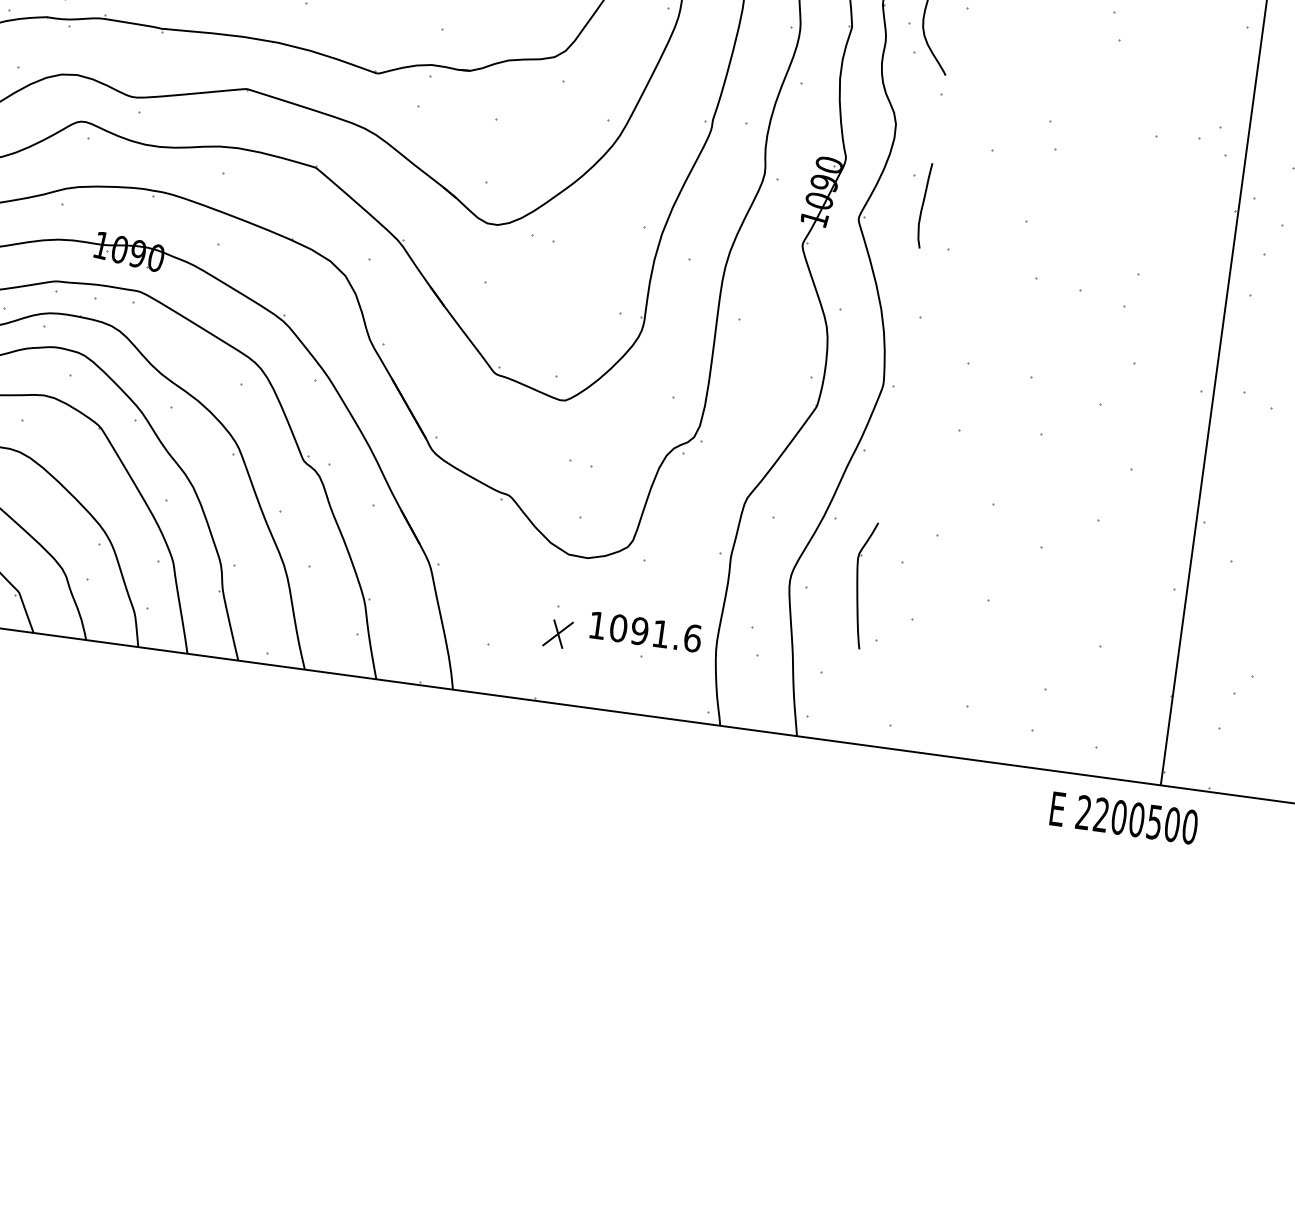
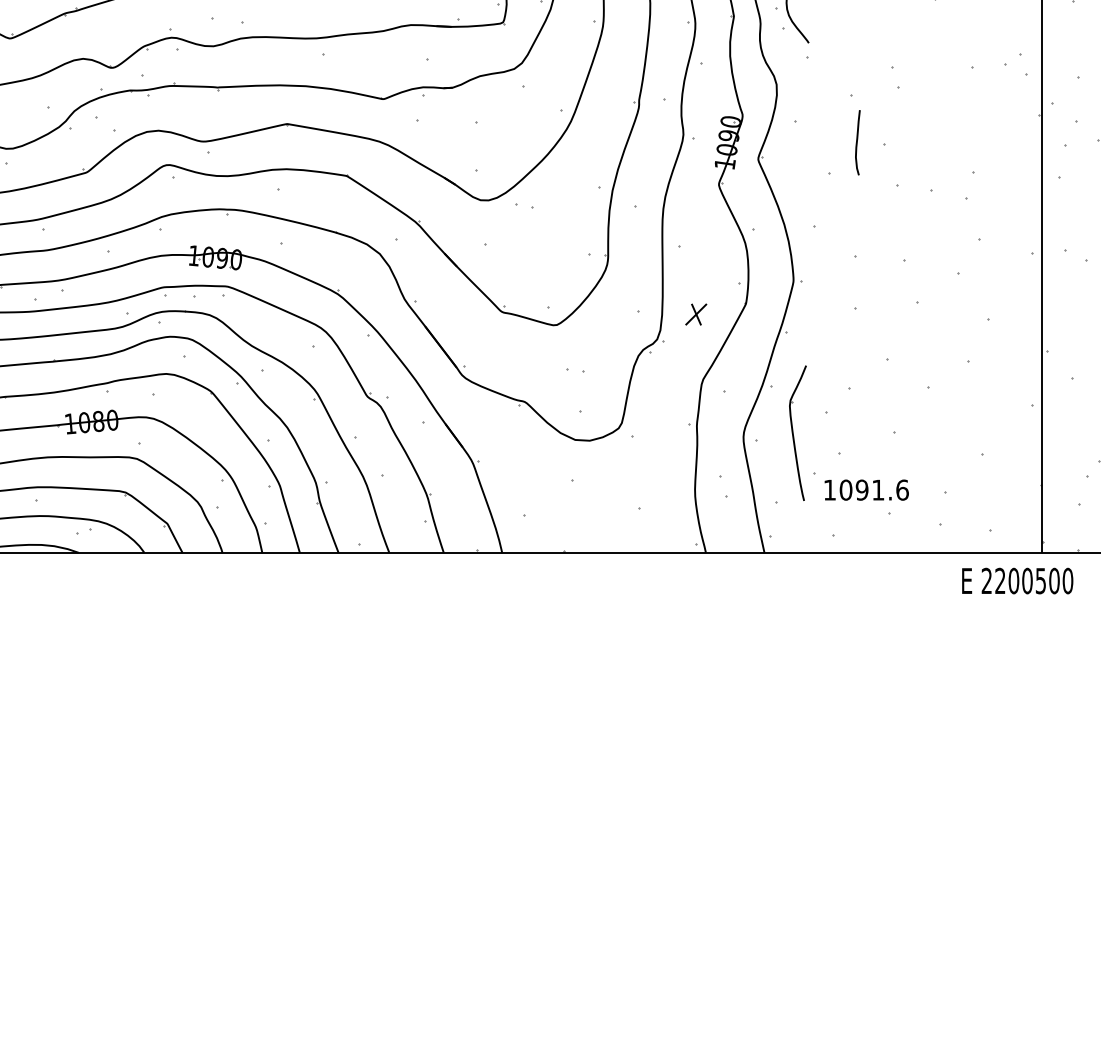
curve: (923, 205) -> (857, 142), moved
part: (861, 584) -> (797, 432), size x1.4
text: (645, 631) -> (866, 489), moved
part: (558, 634) -> (696, 314), moved

